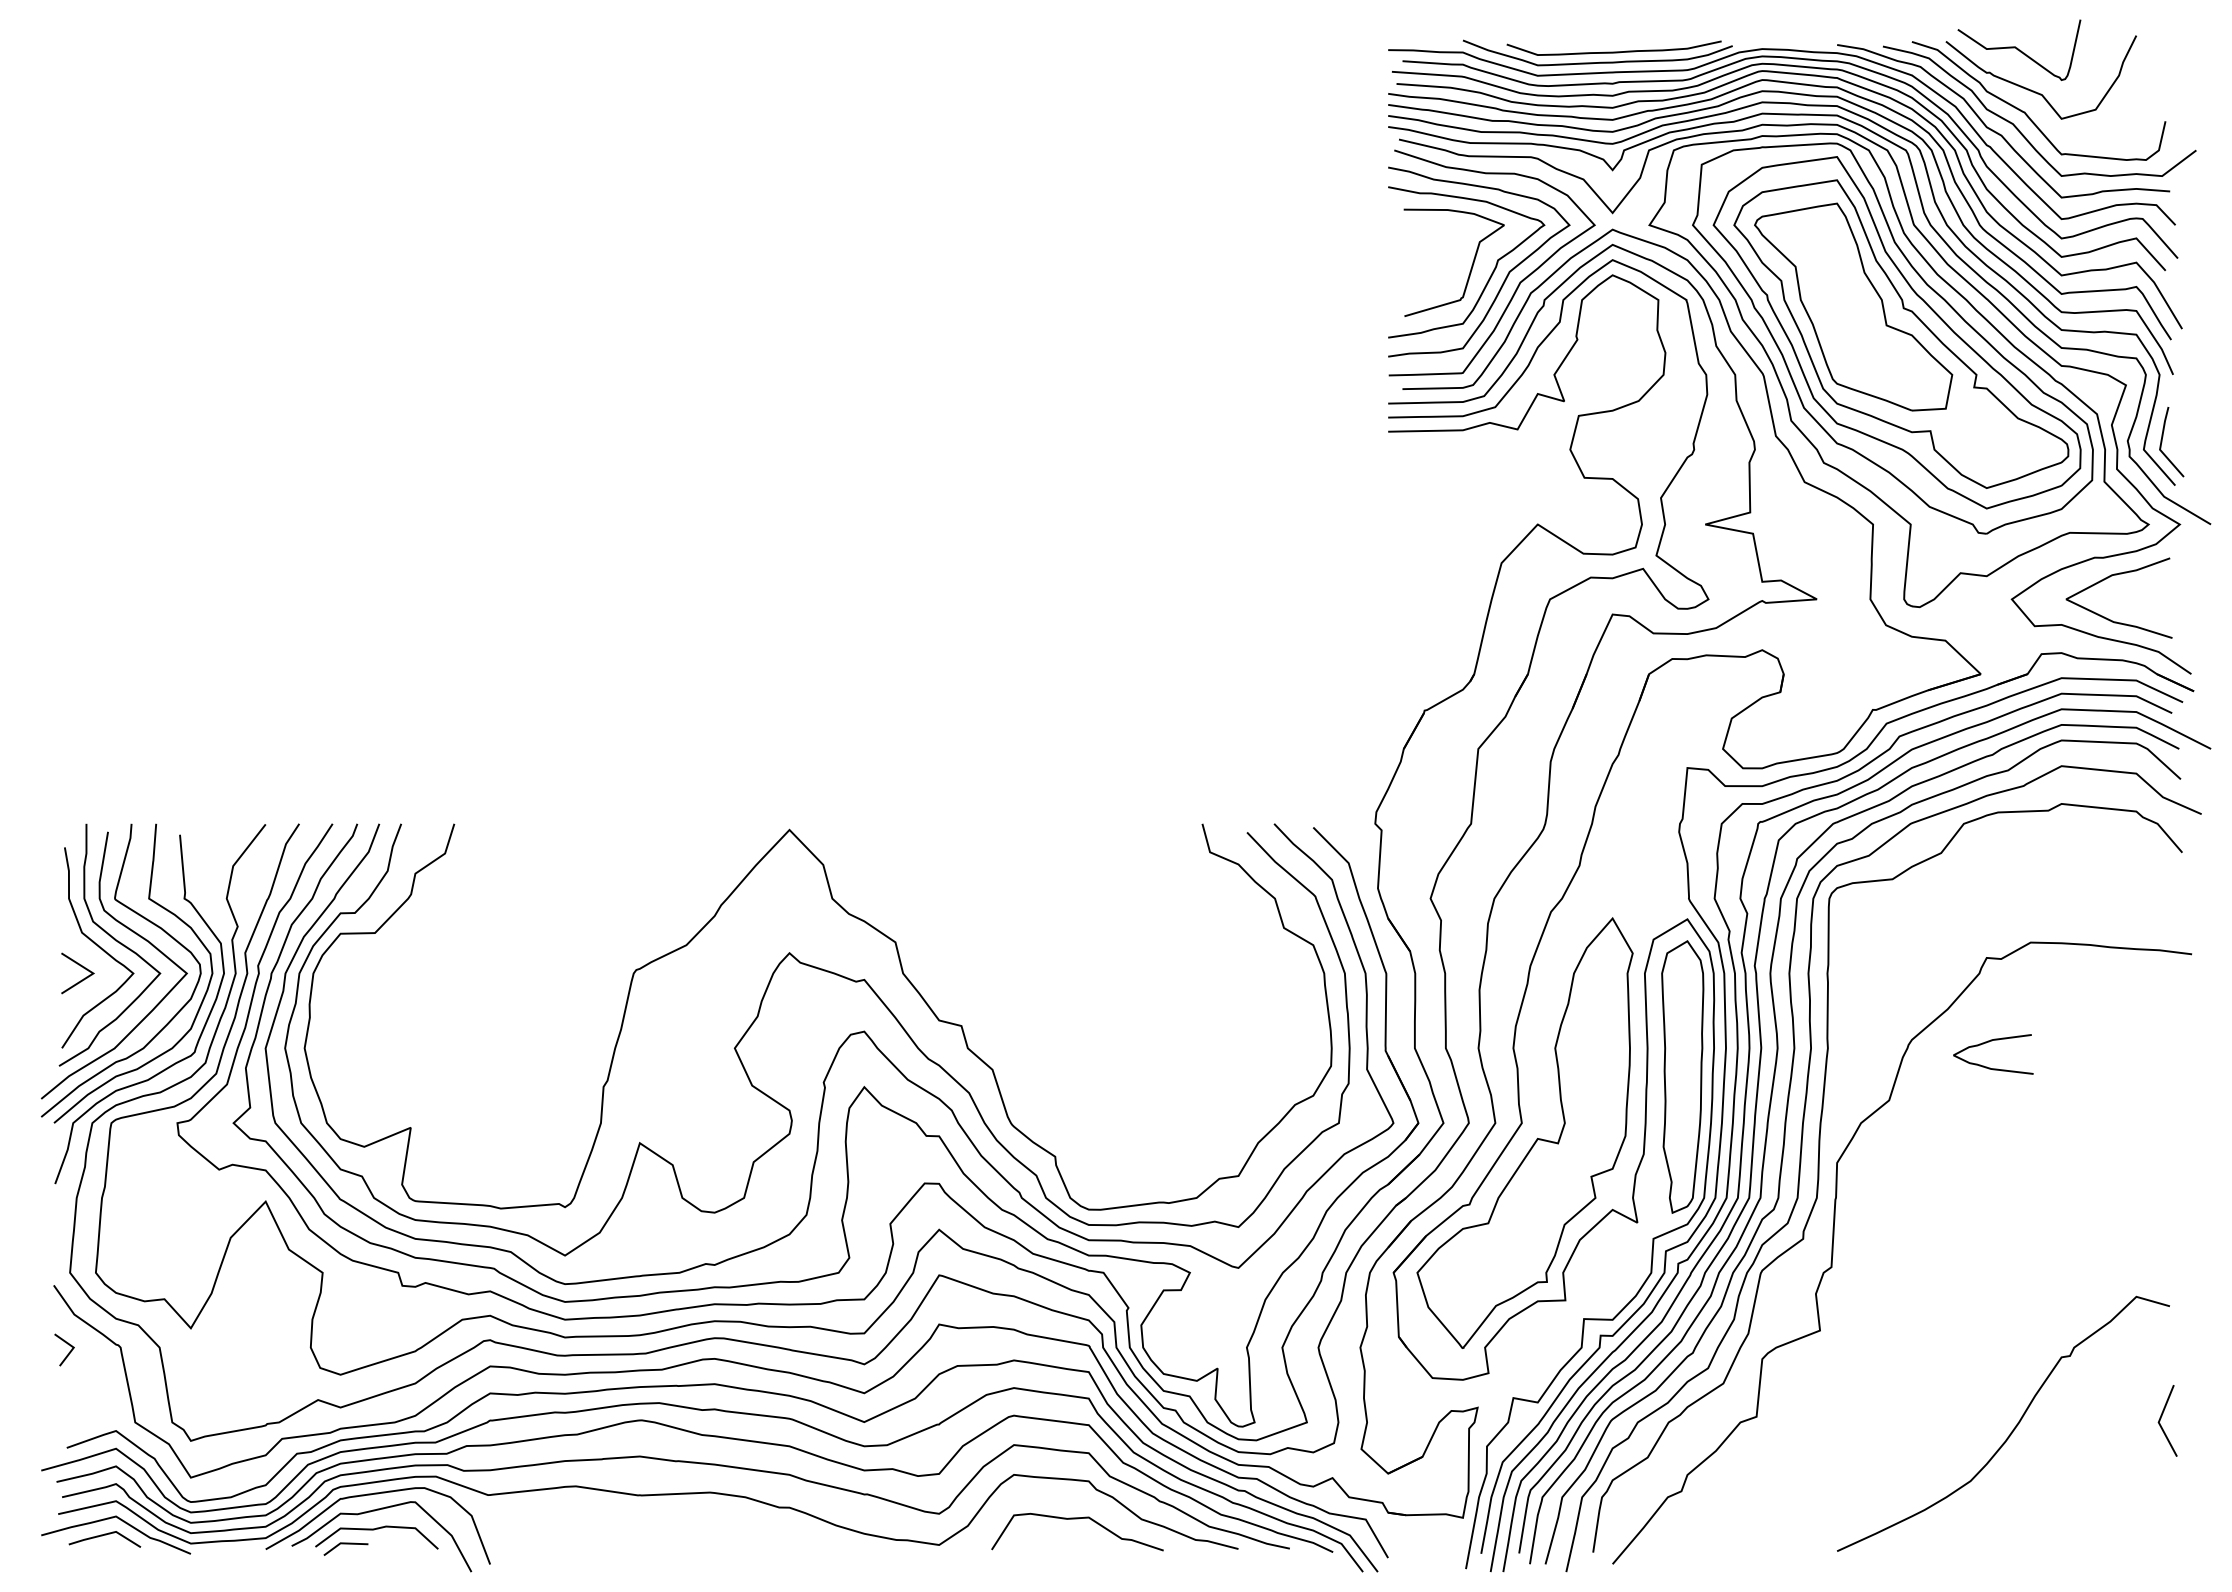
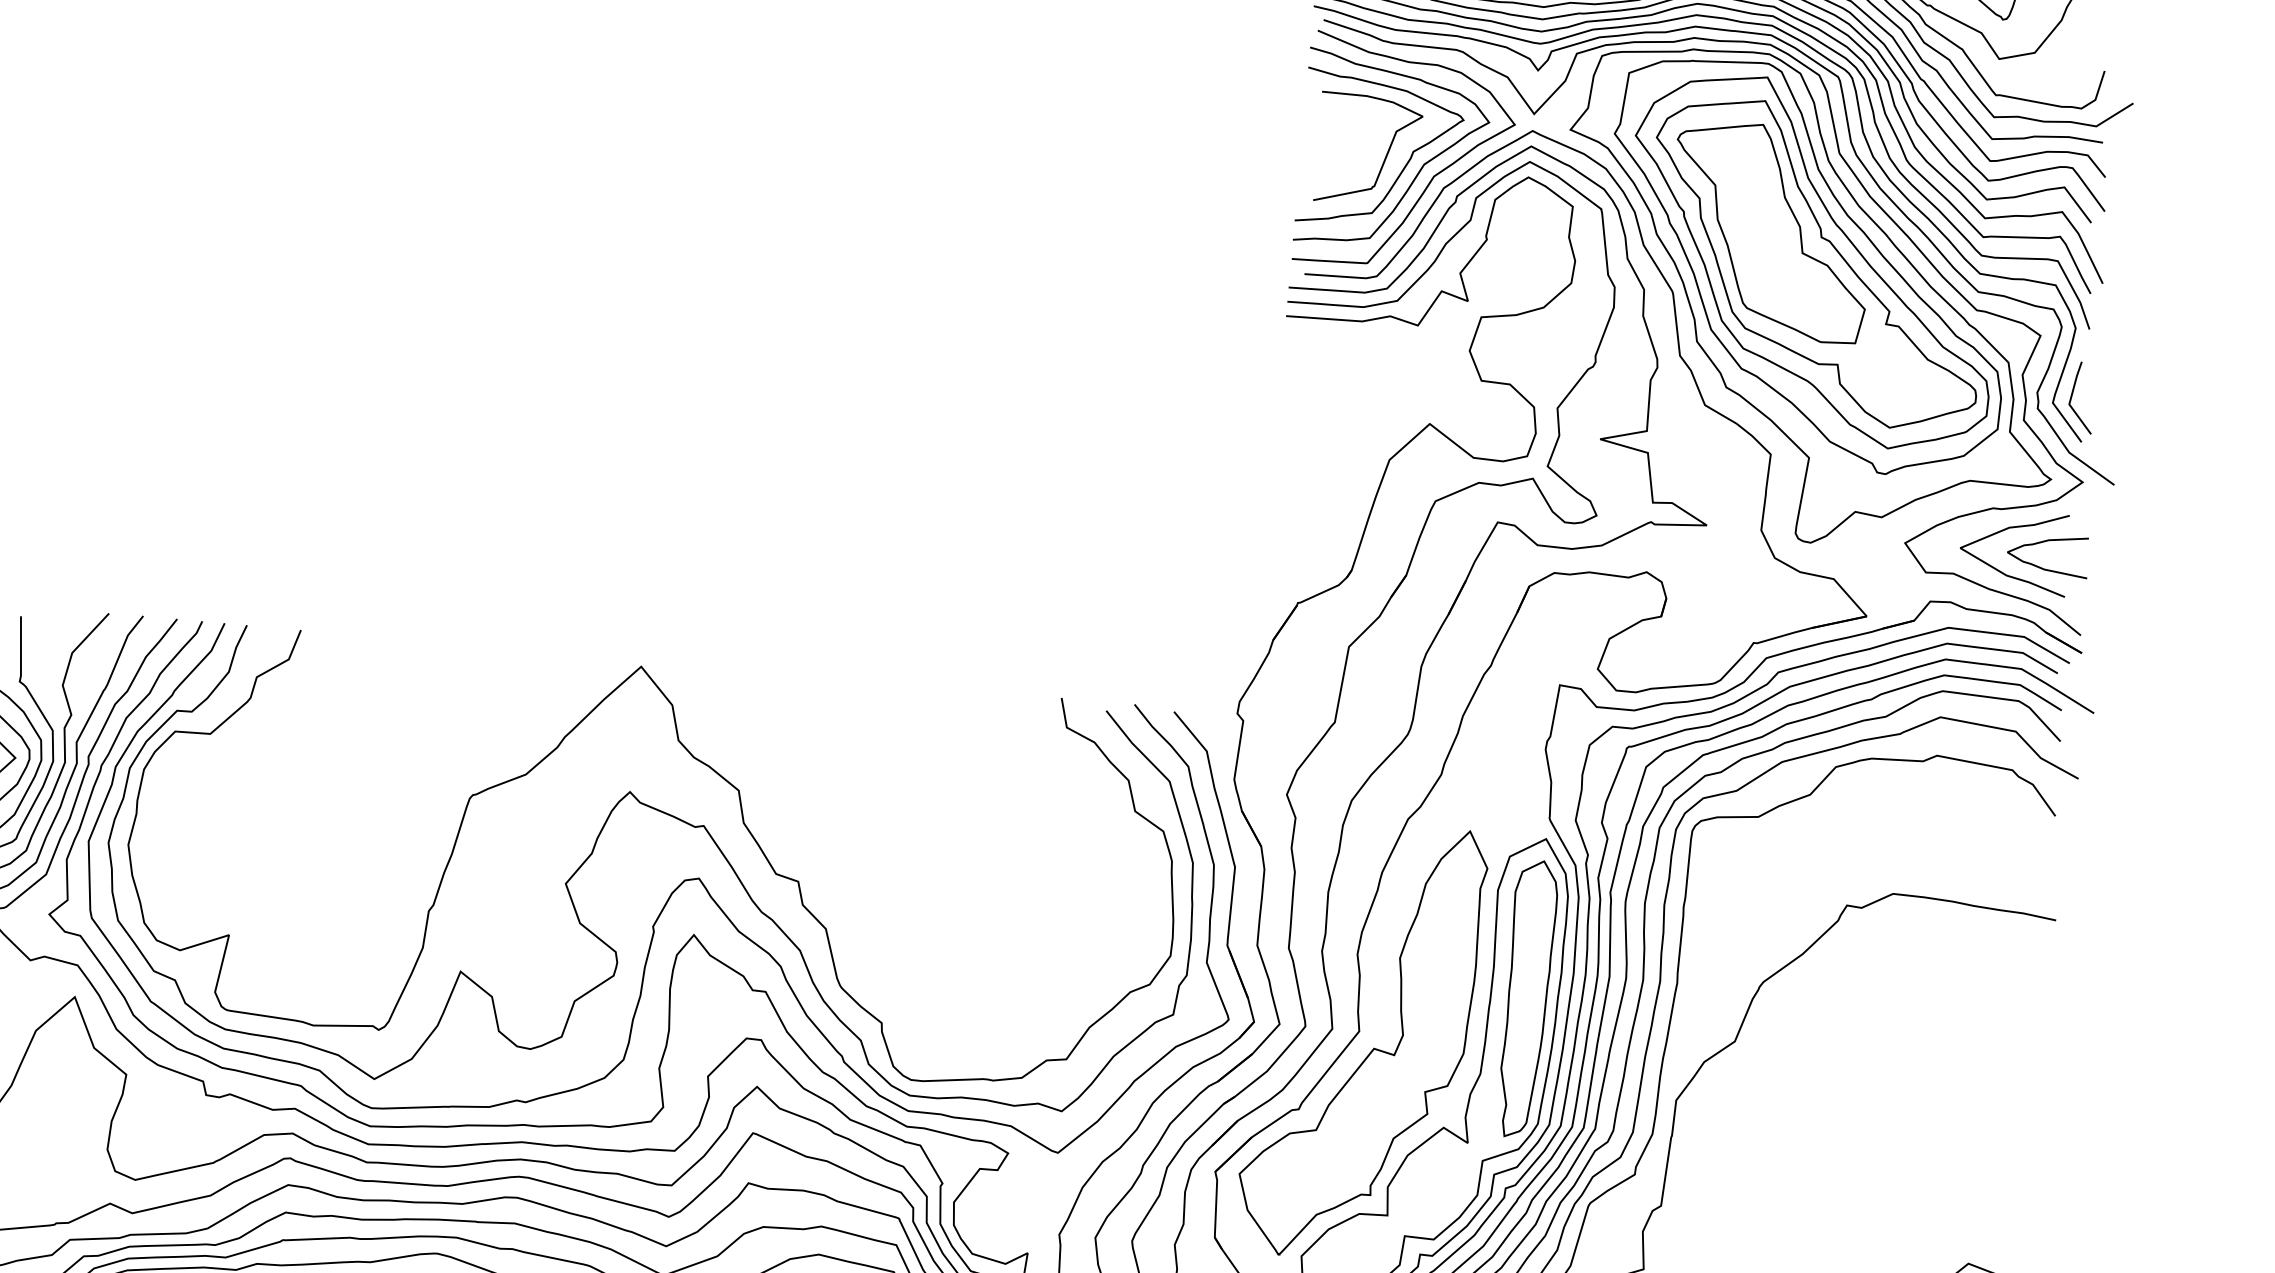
curve: (1989, 1042) -> (2045, 542), moved

